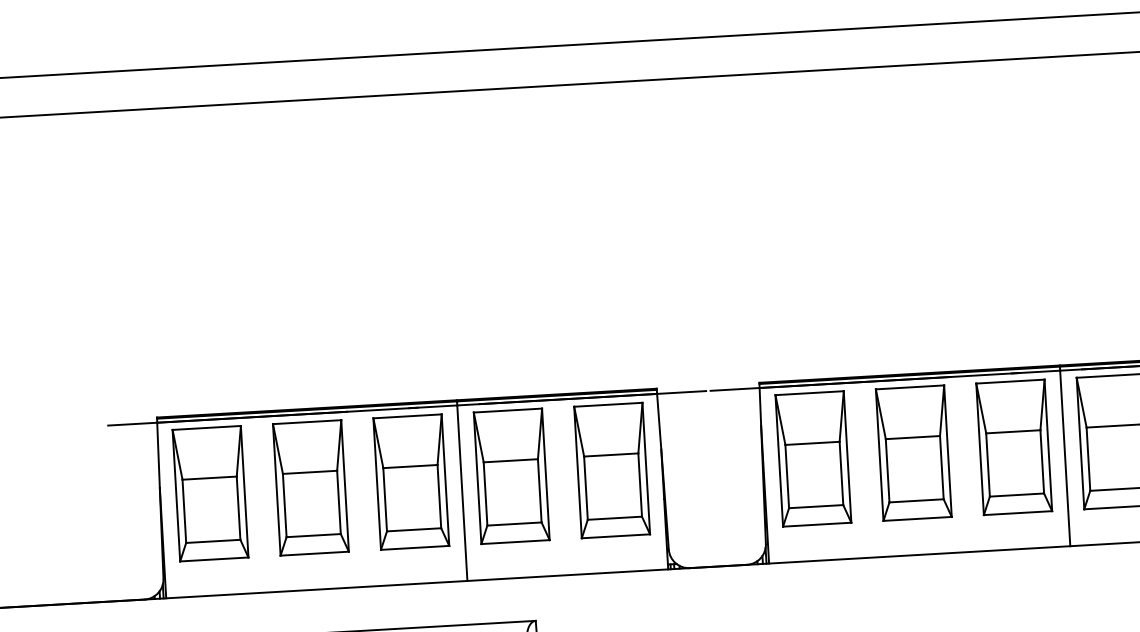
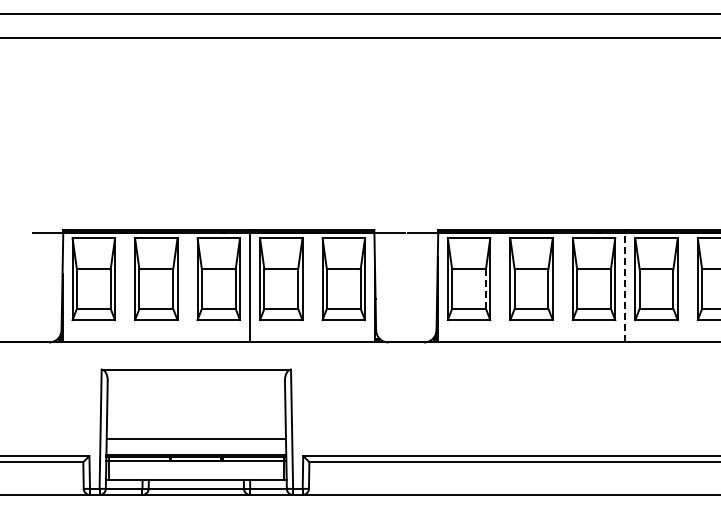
line: (1065, 457) -> (625, 287), solid -> dashed
line: (840, 474) -> (485, 289), solid -> dashed

